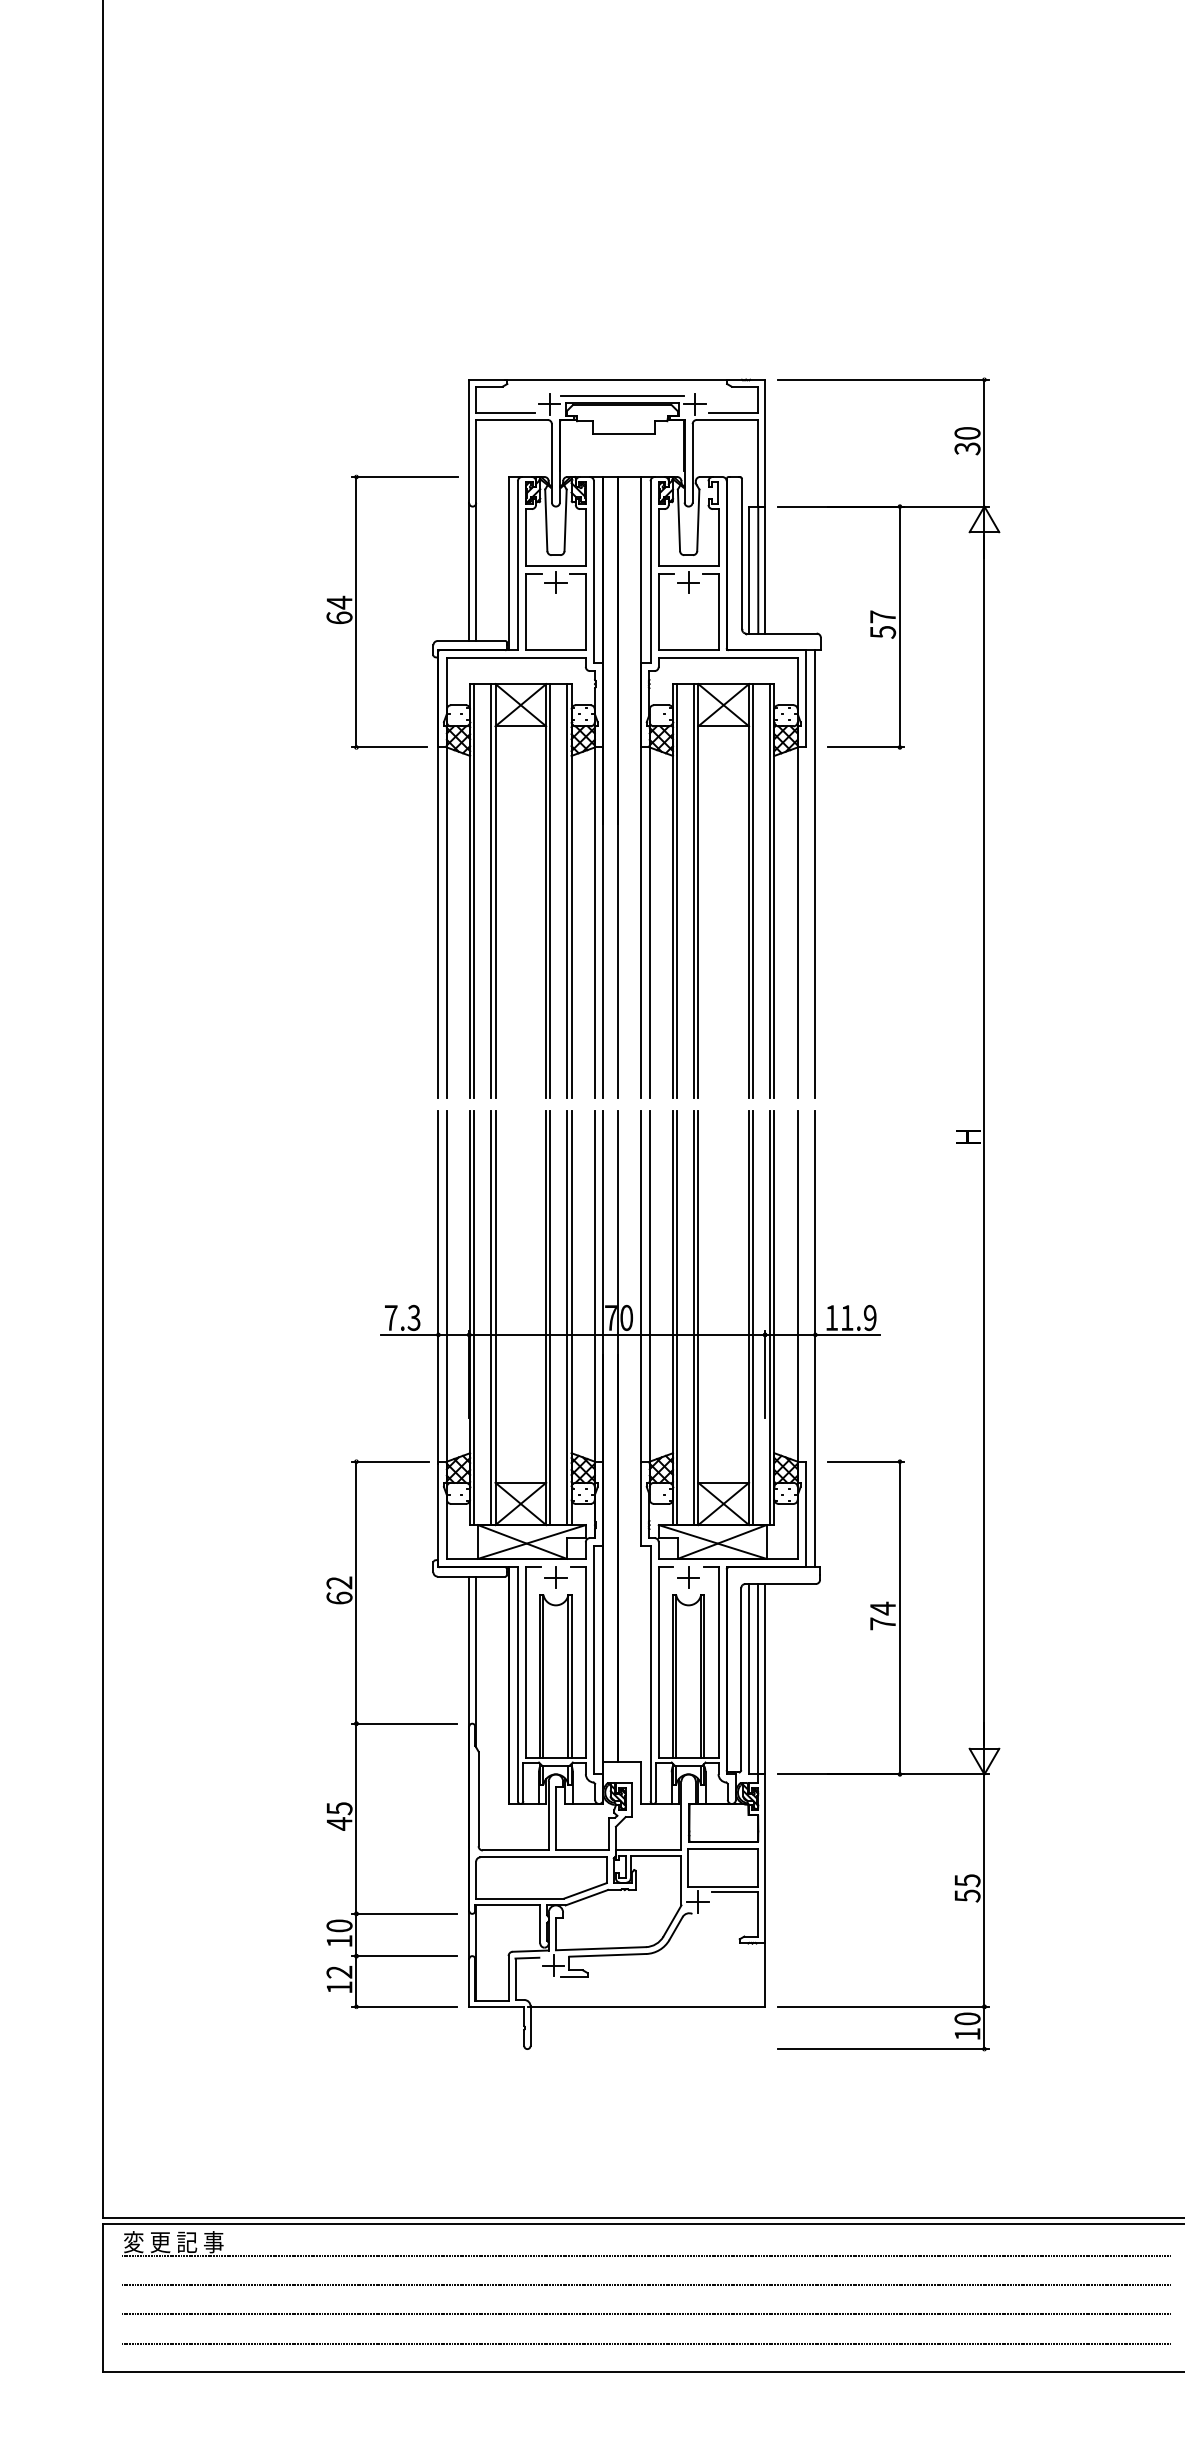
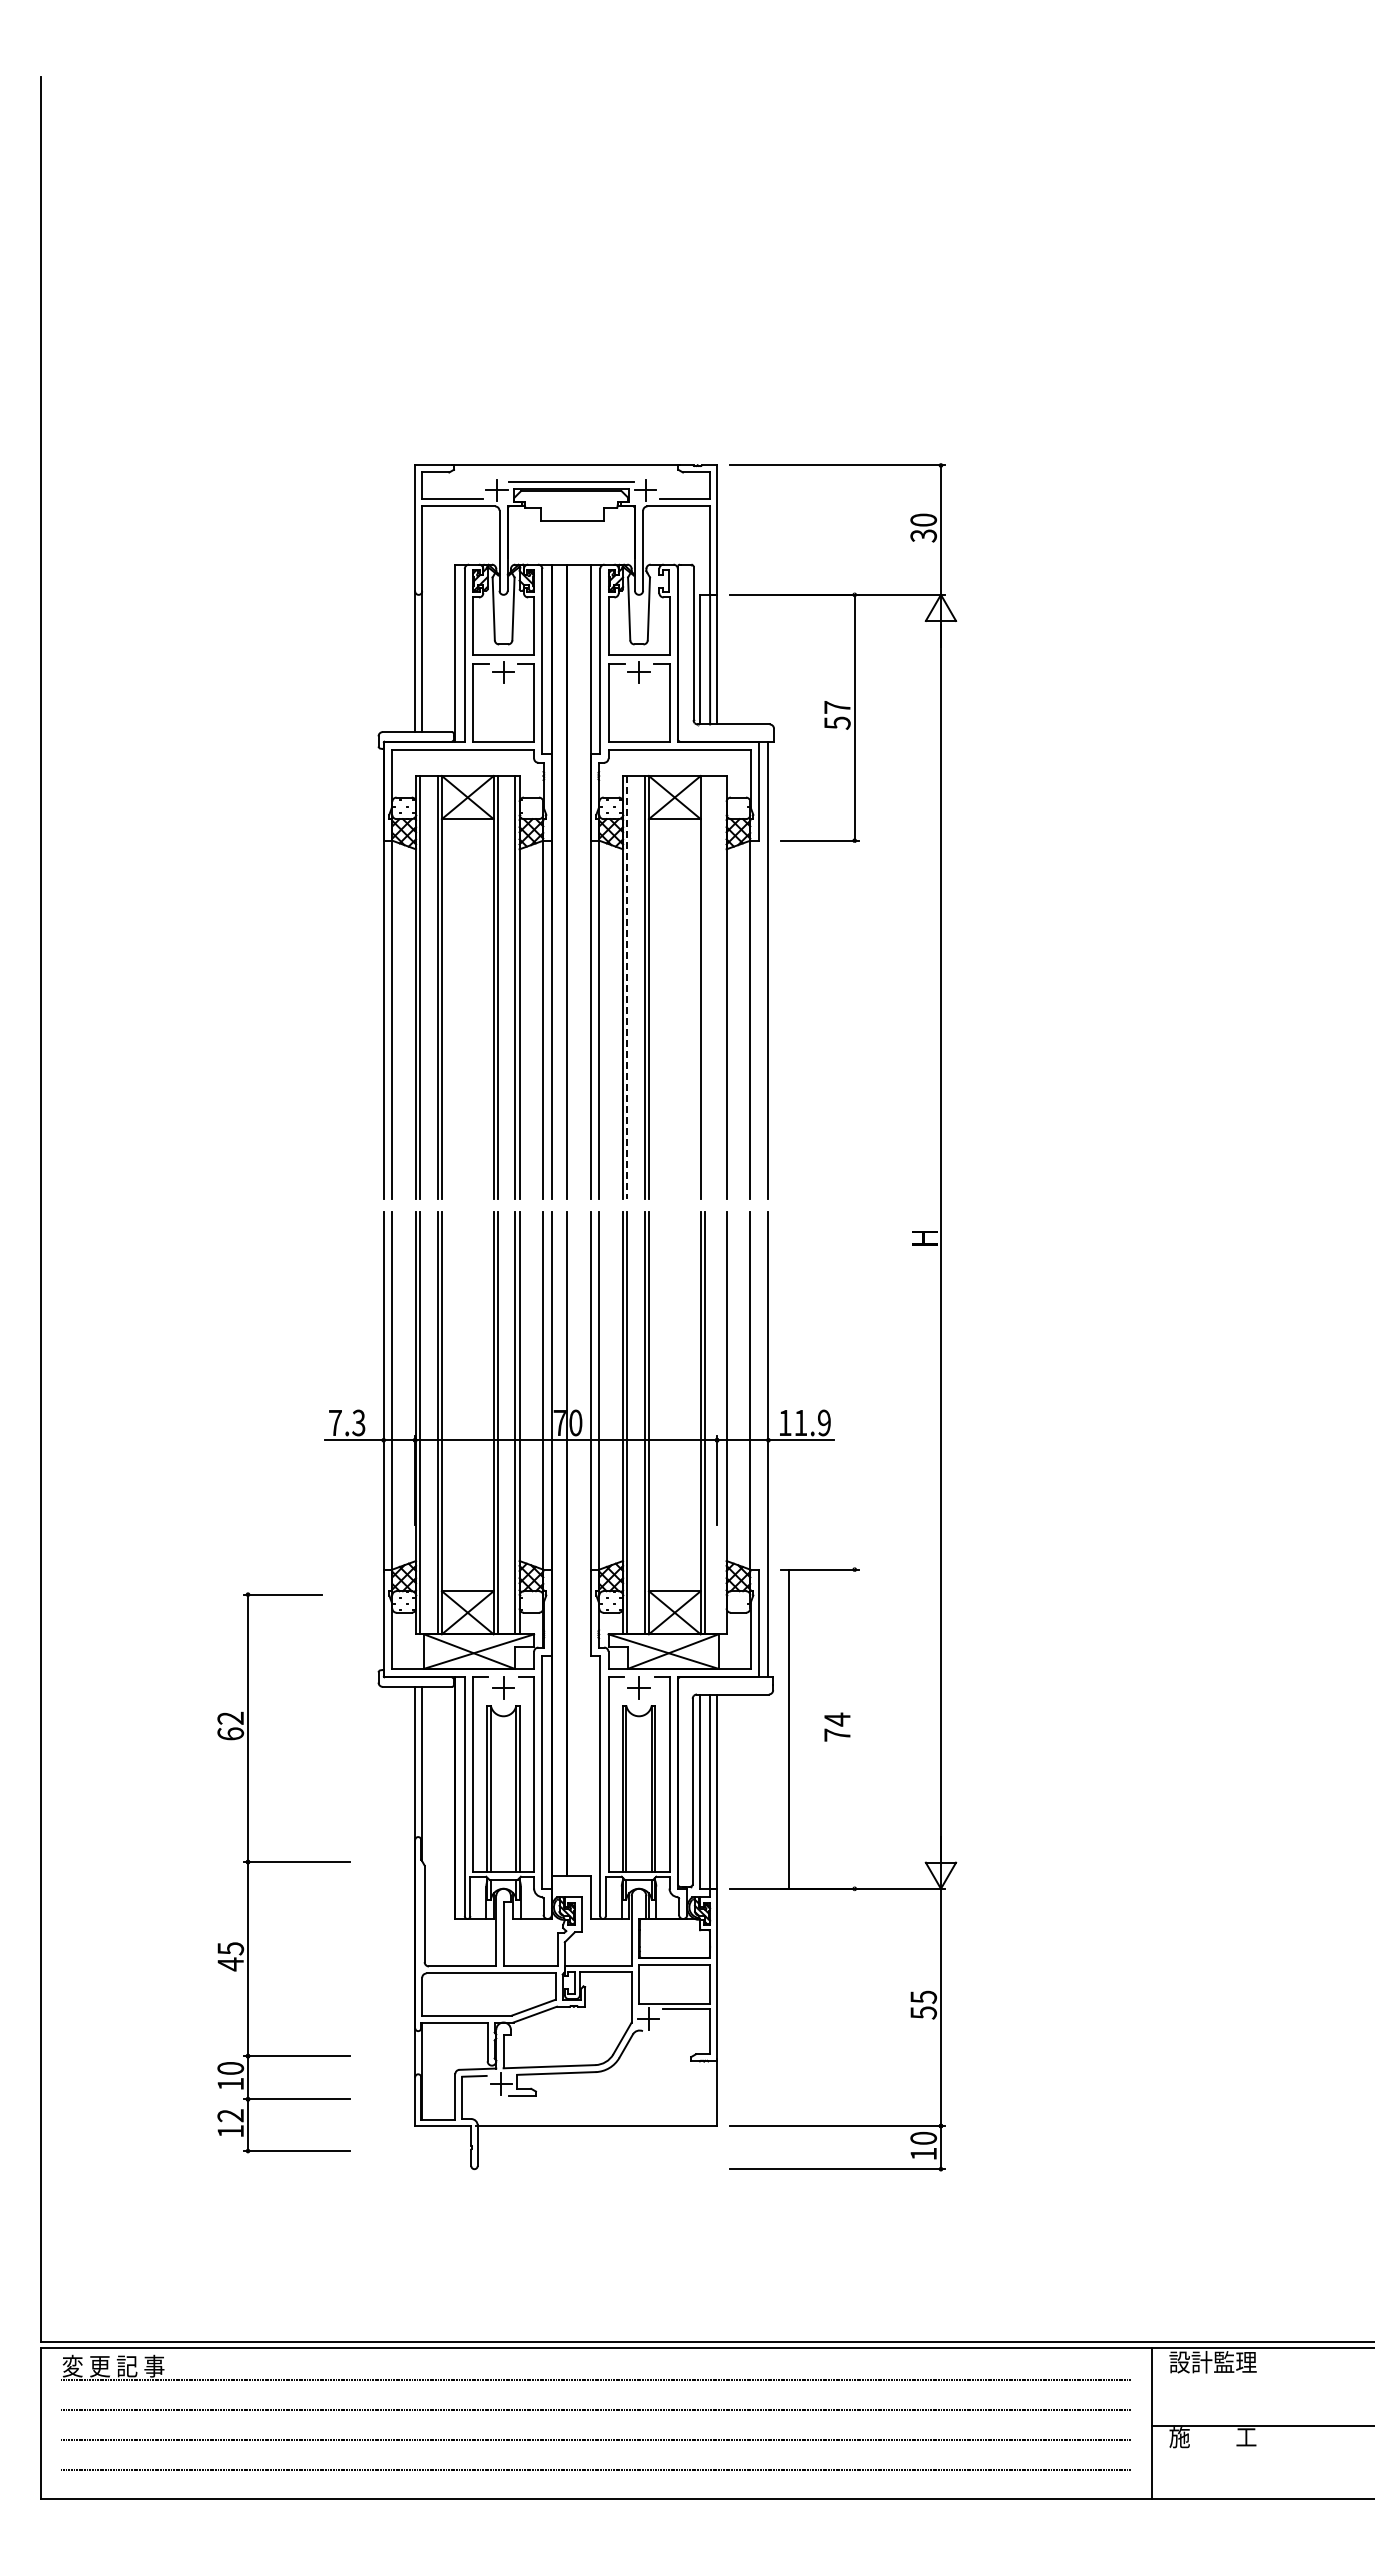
part: (356, 612) -> (300, 702), removed
line: (677, 891) -> (627, 987), solid -> dashed
line: (753, 891) -> (705, 987), removed
line: (770, 891) -> (722, 987), removed
line: (770, 1317) -> (722, 1422), removed
line: (899, 1617) -> (788, 1728), moved
part: (391, 1724) -> (283, 1862), moved

